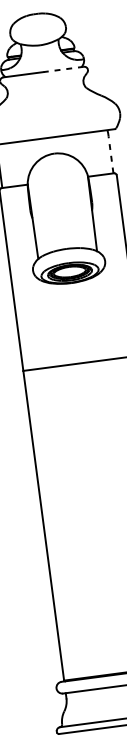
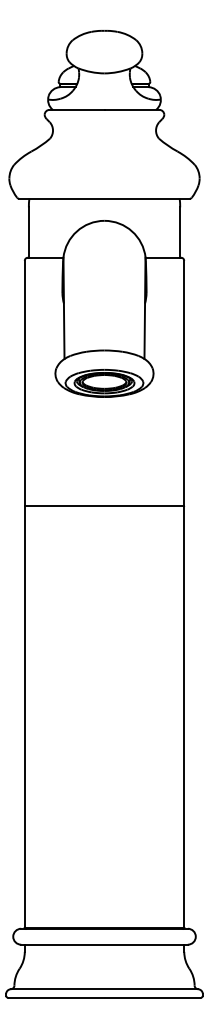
line: (63, 69) -> (131, 109), dashed -> solid
line: (111, 154) -> (180, 232), dashed -> solid

